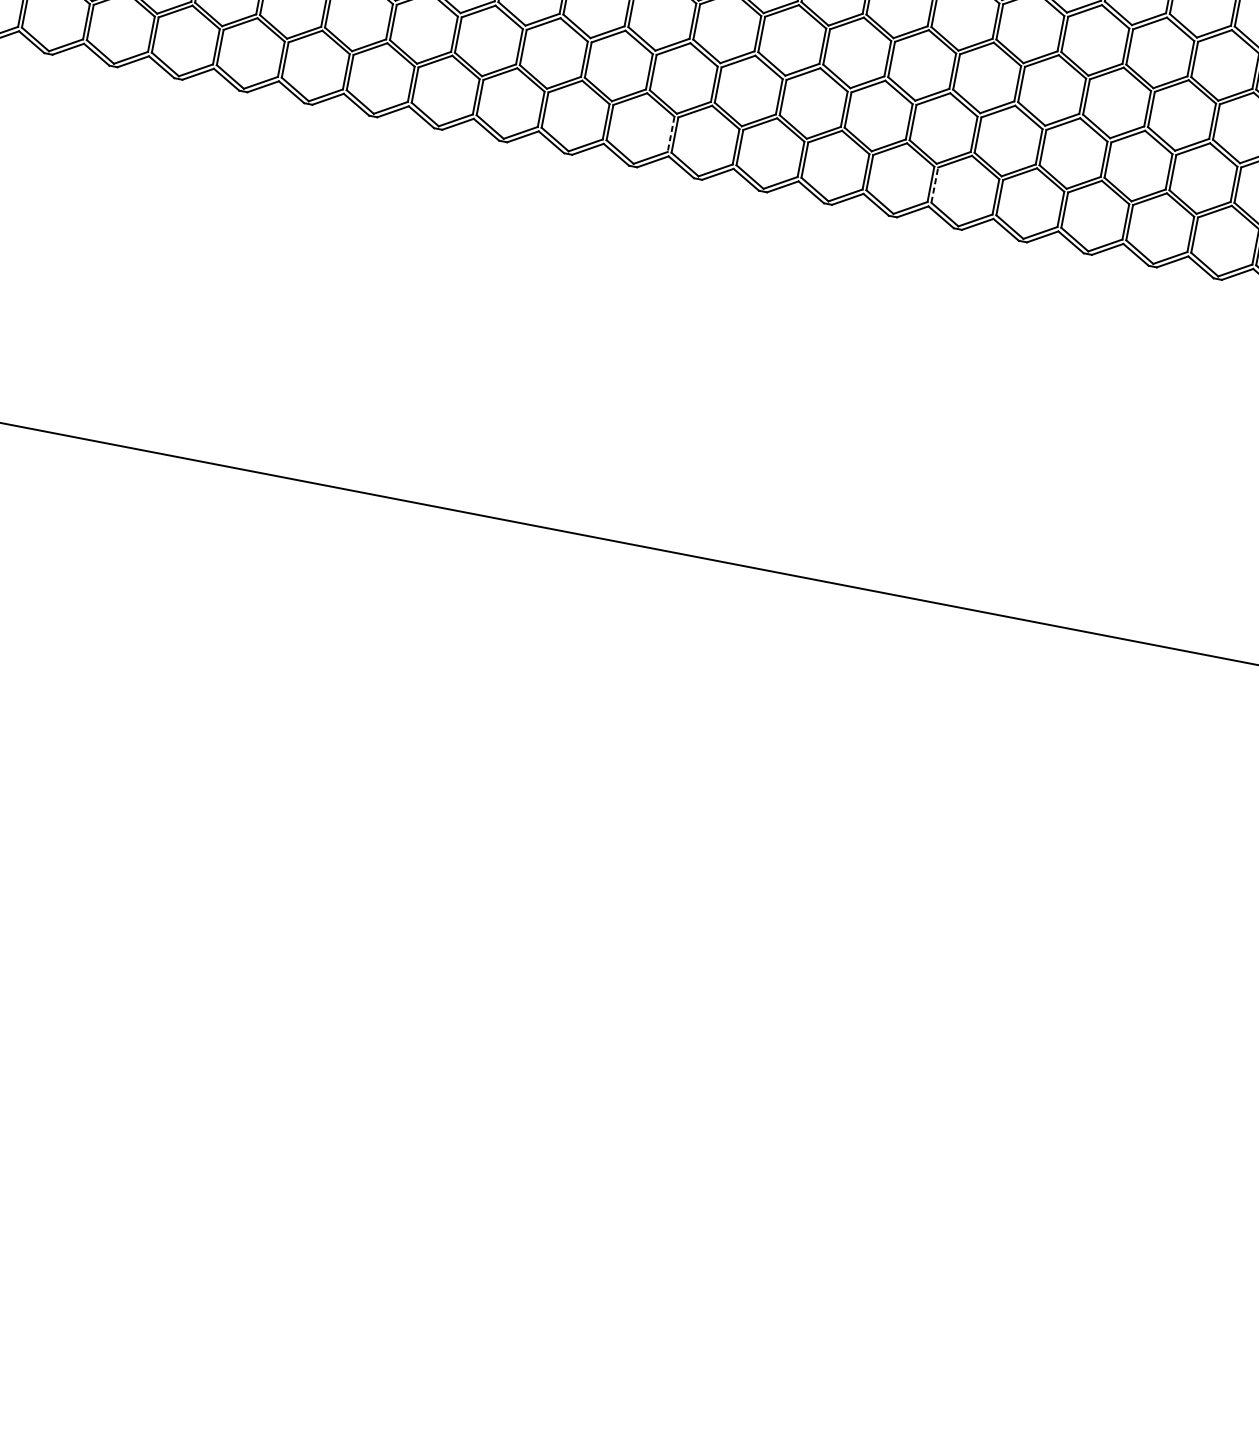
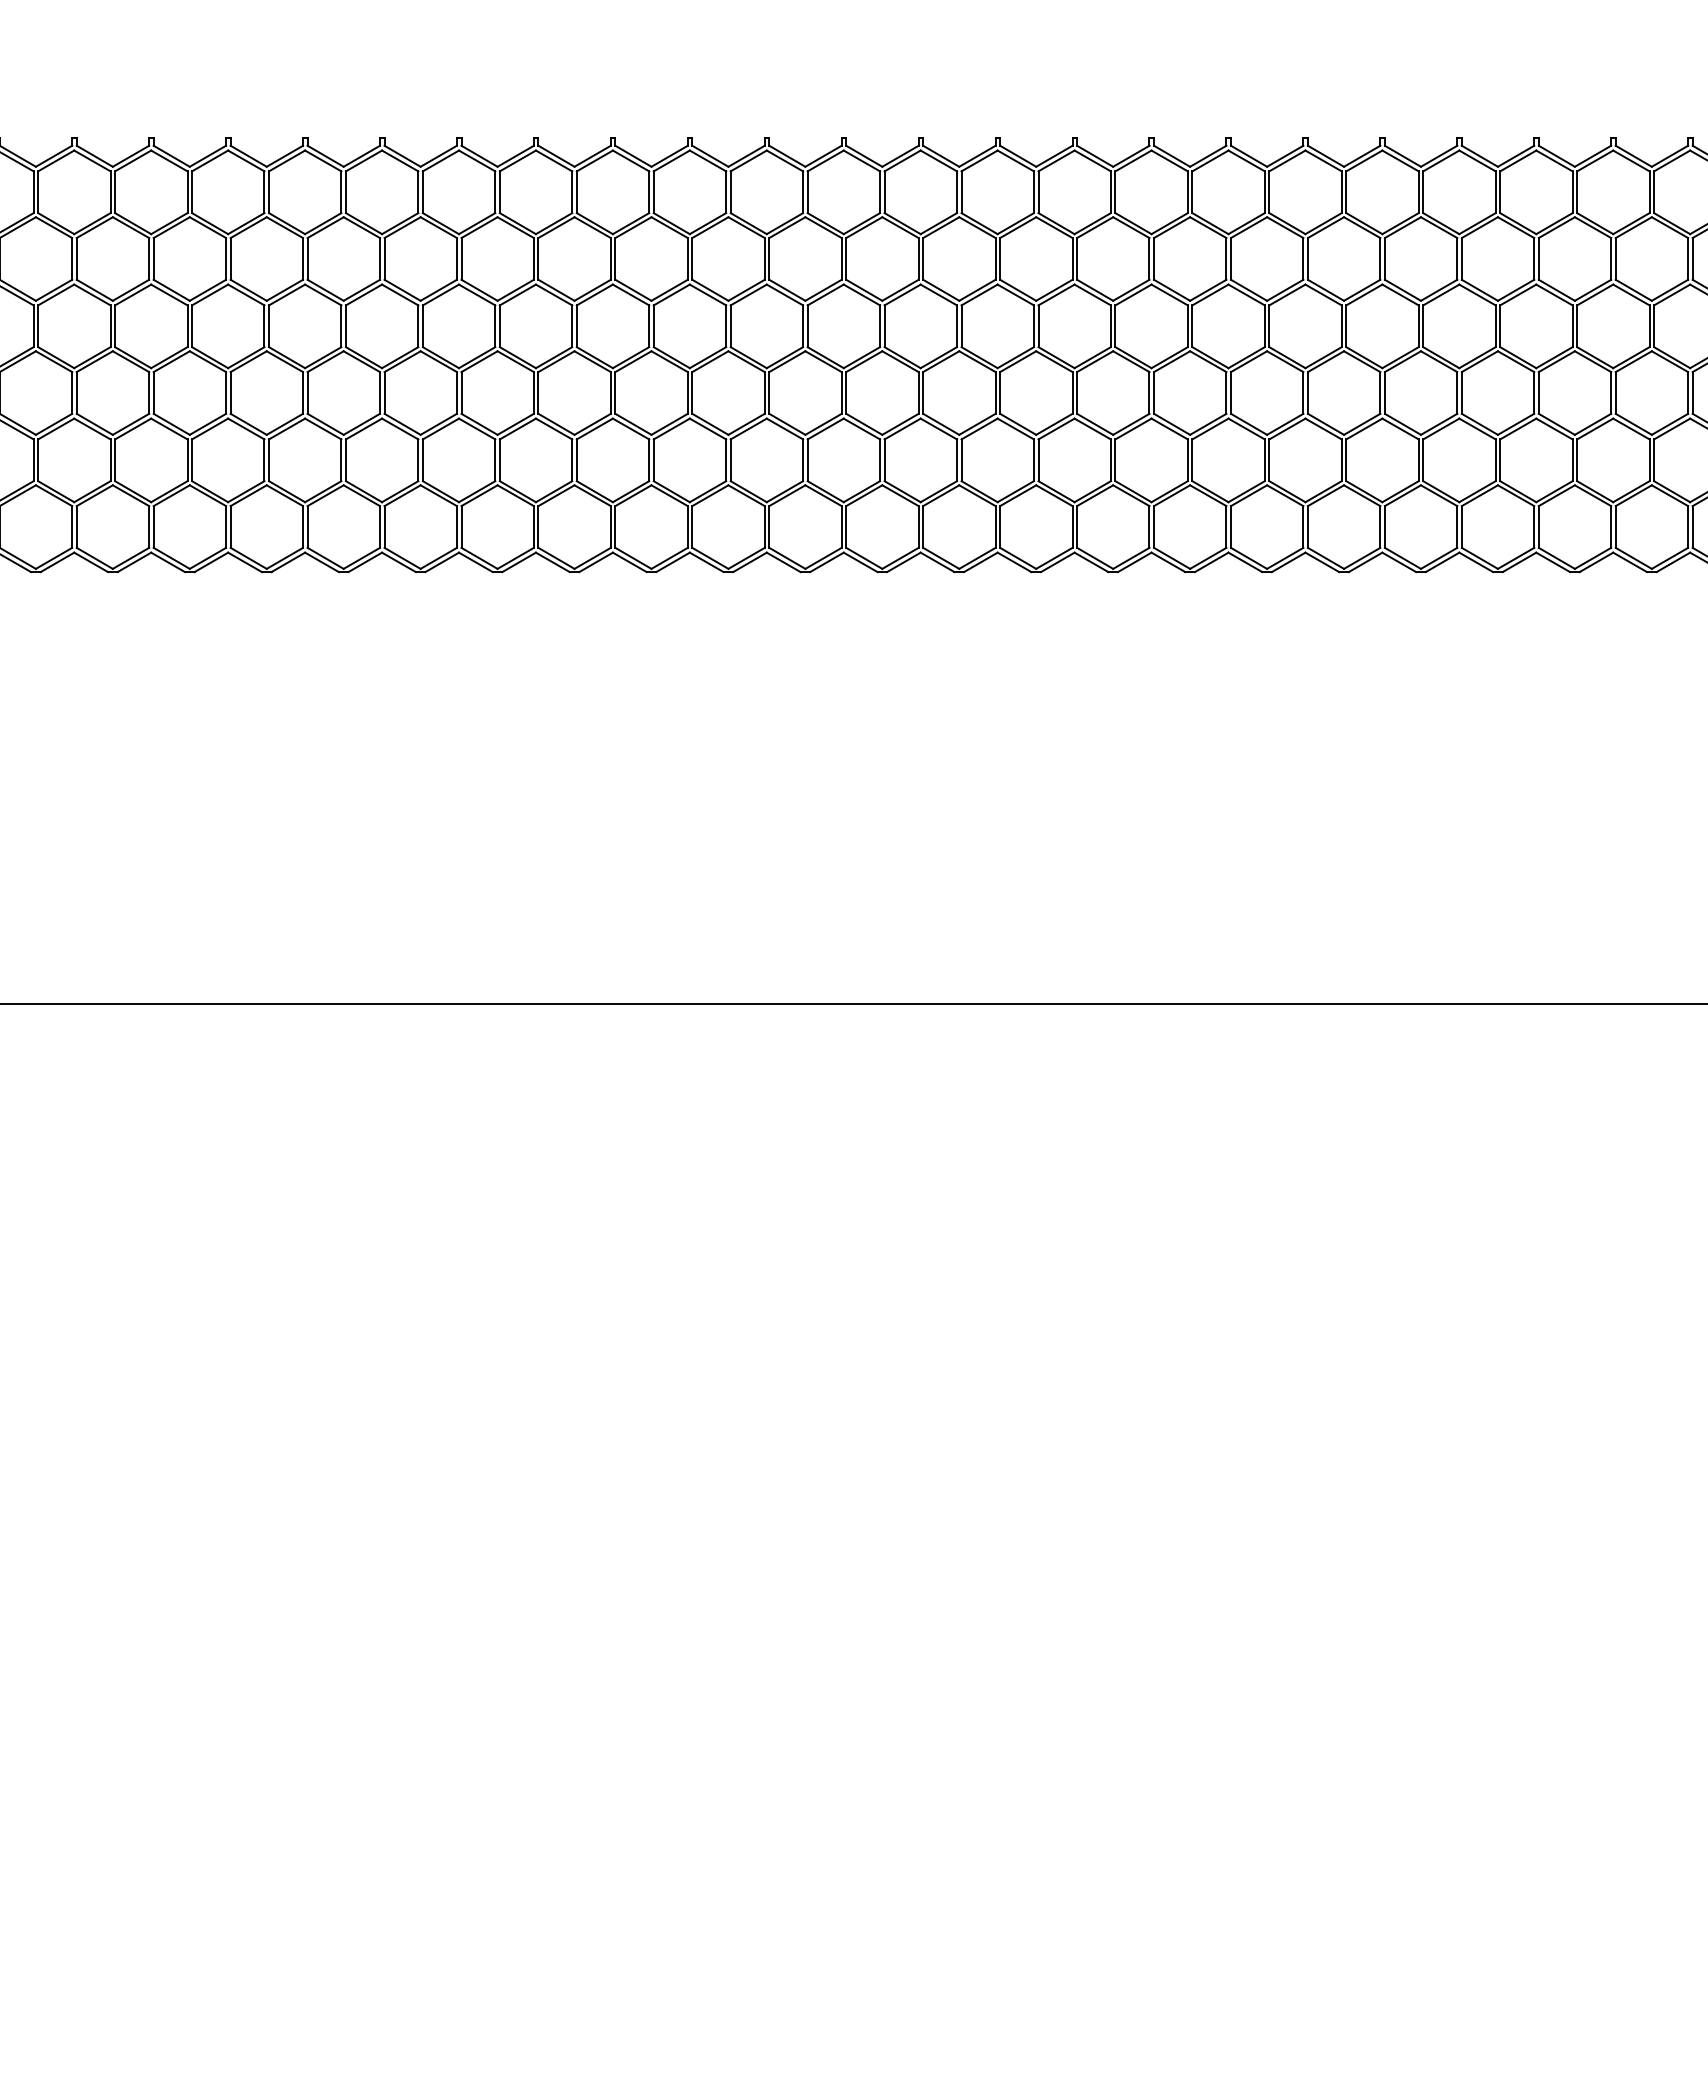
line: (670, 133) -> (687, 526), dashed -> solid
line: (935, 184) -> (1000, 526), dashed -> solid

